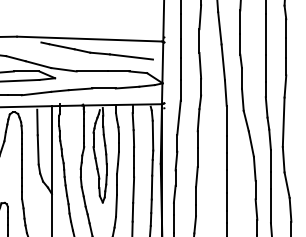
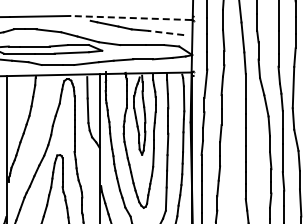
line: (90, 39) -> (131, 18), solid -> dashed
line: (130, 56) -> (165, 32), solid -> dashed

